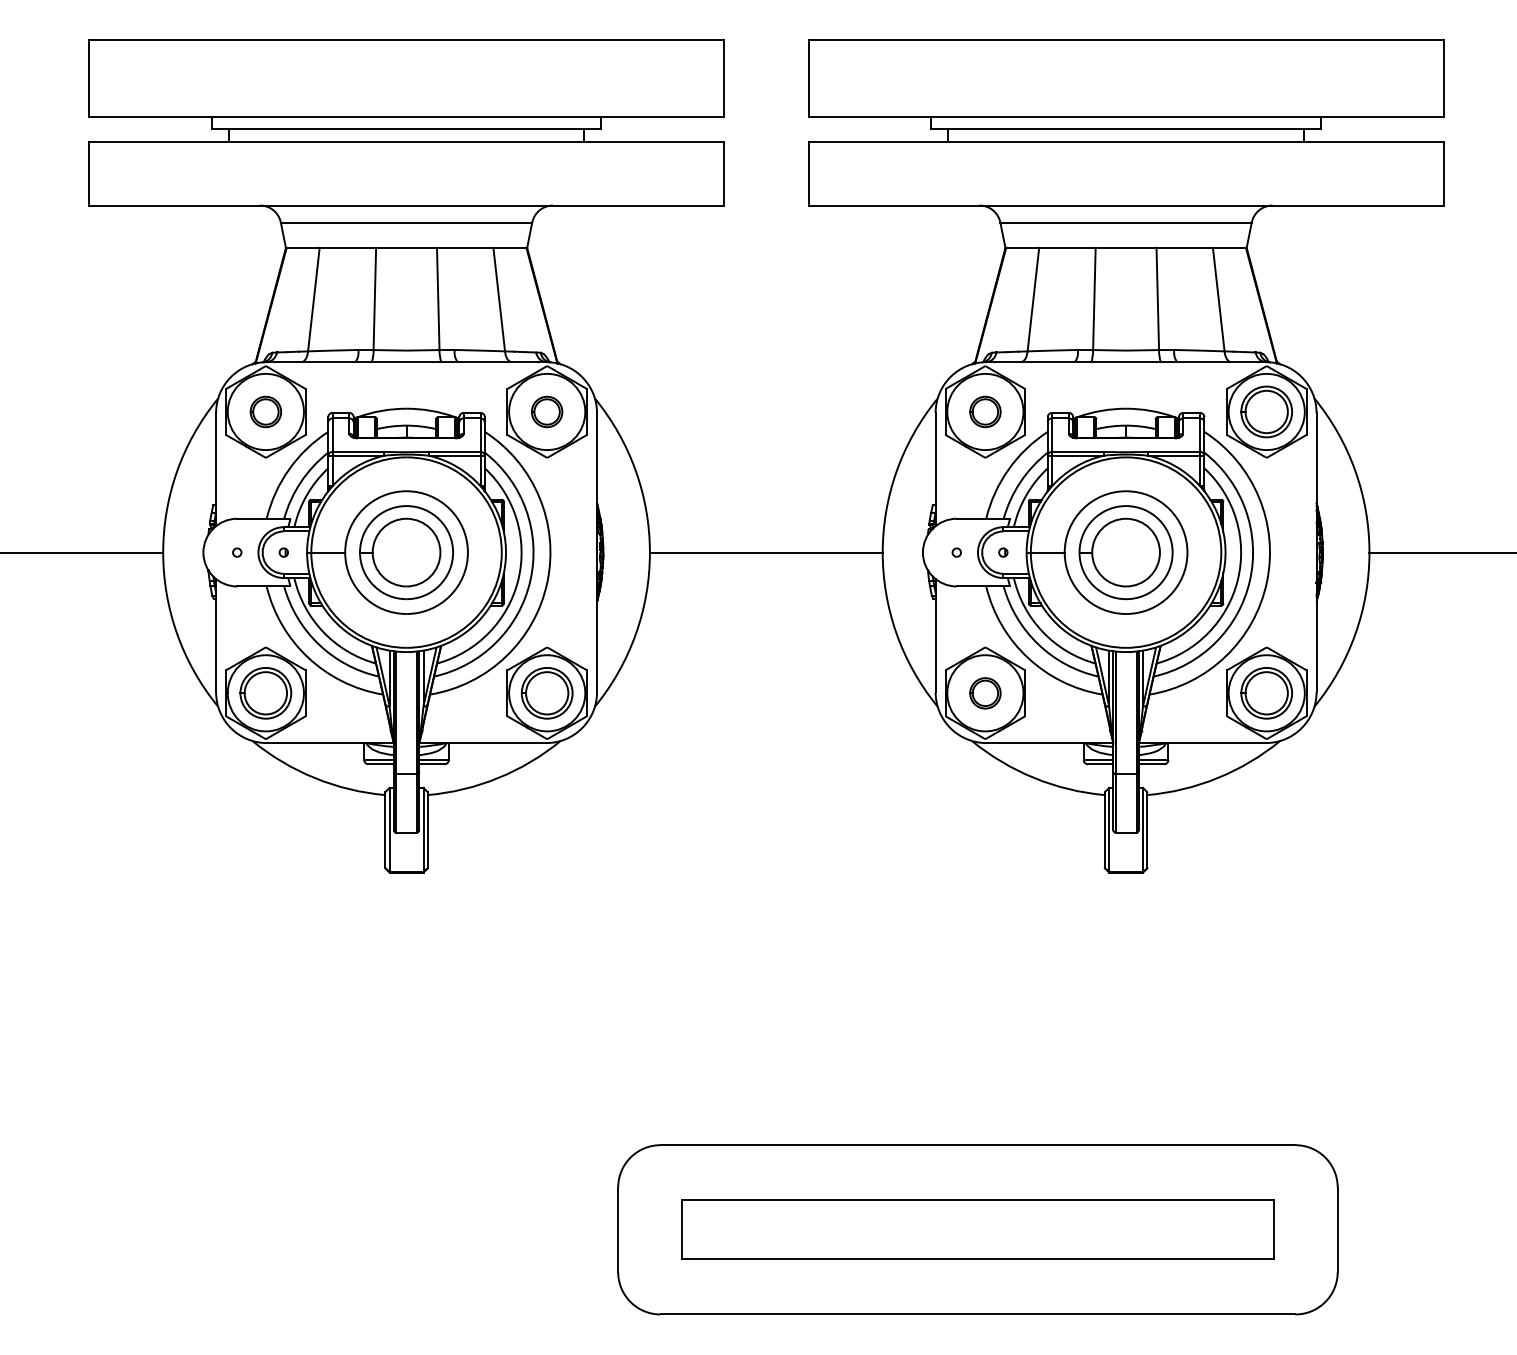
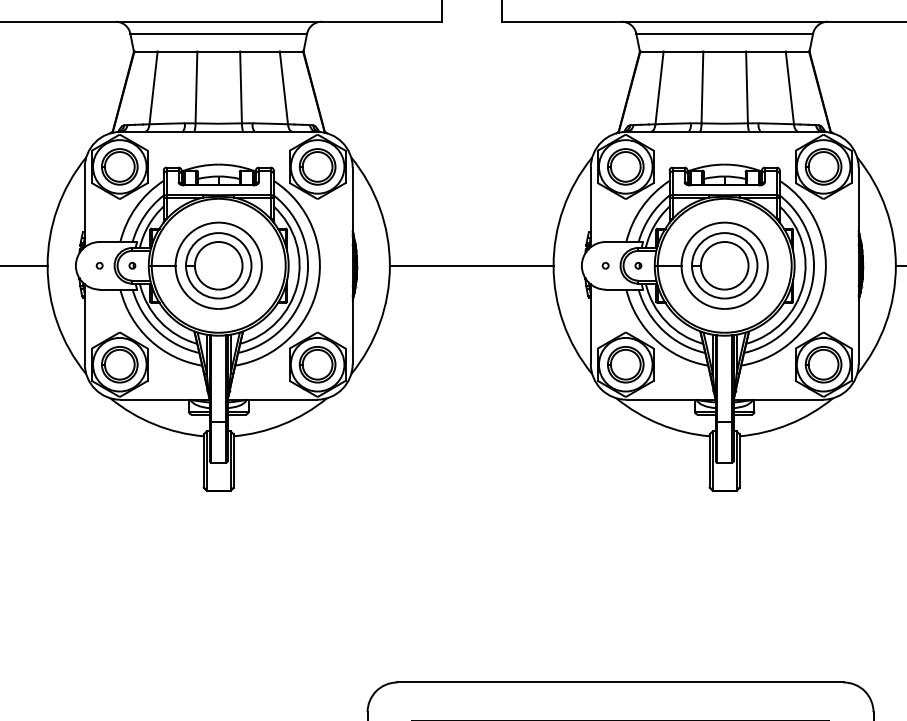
part: (265, 411) -> (119, 166), size x1.67
part: (546, 411) -> (317, 166), size x1.67
part: (985, 411) -> (625, 166), size x1.67
part: (985, 693) -> (625, 364), size x1.67

